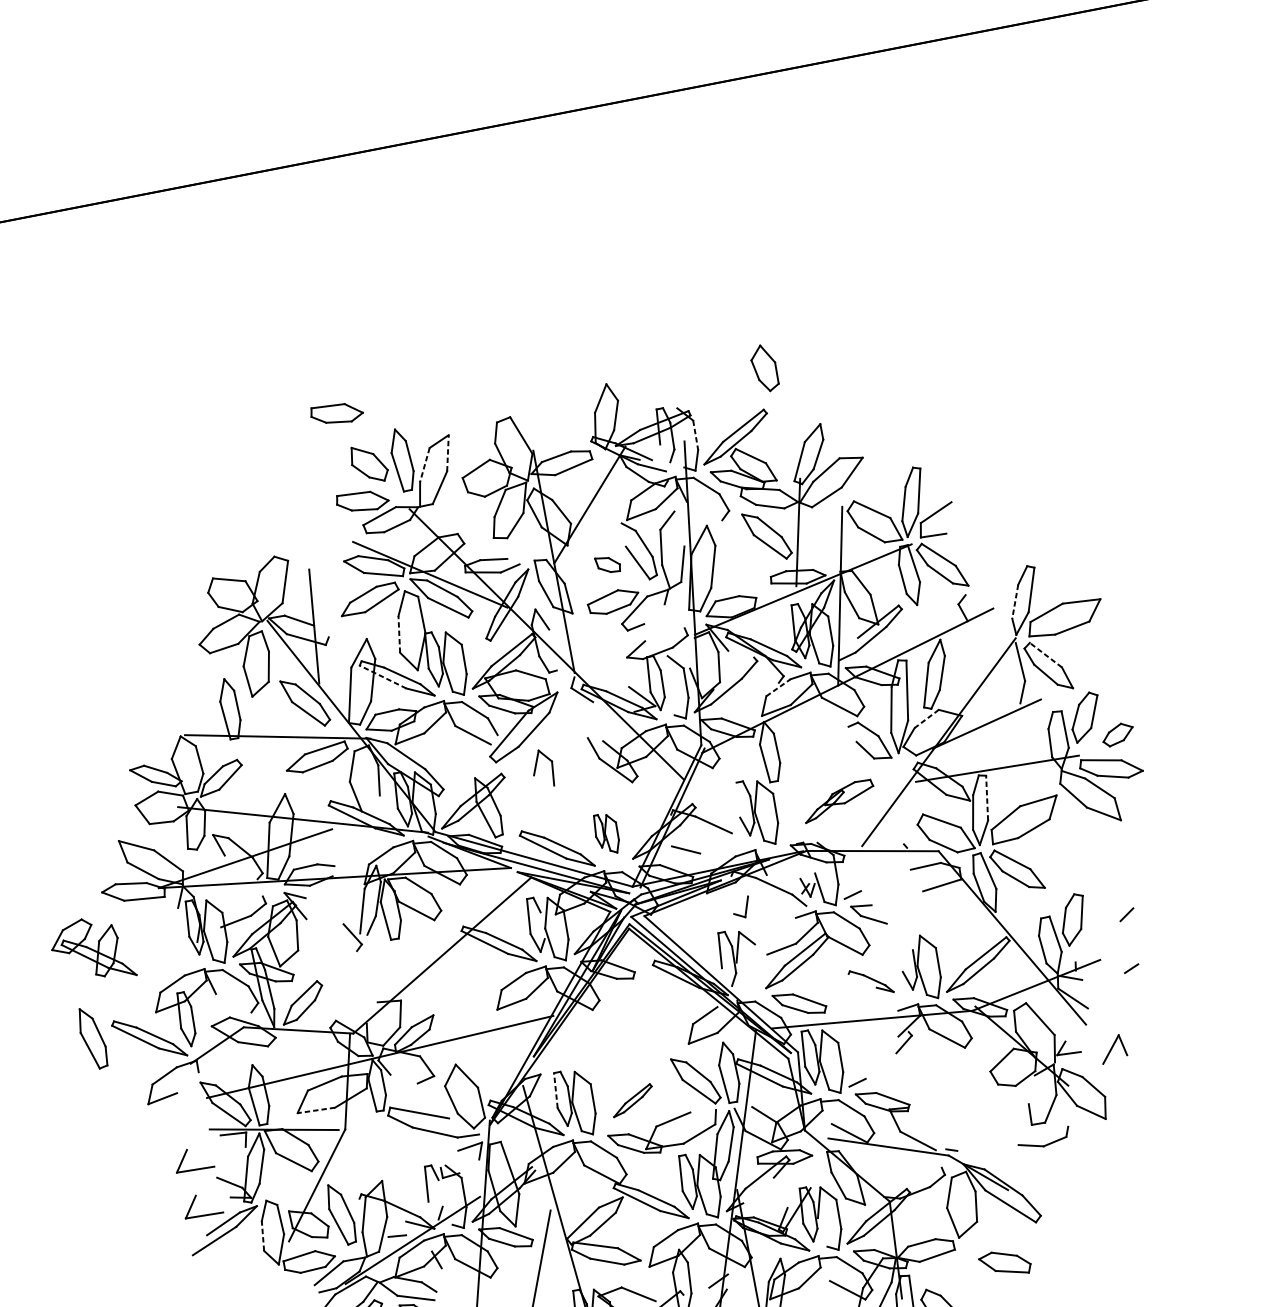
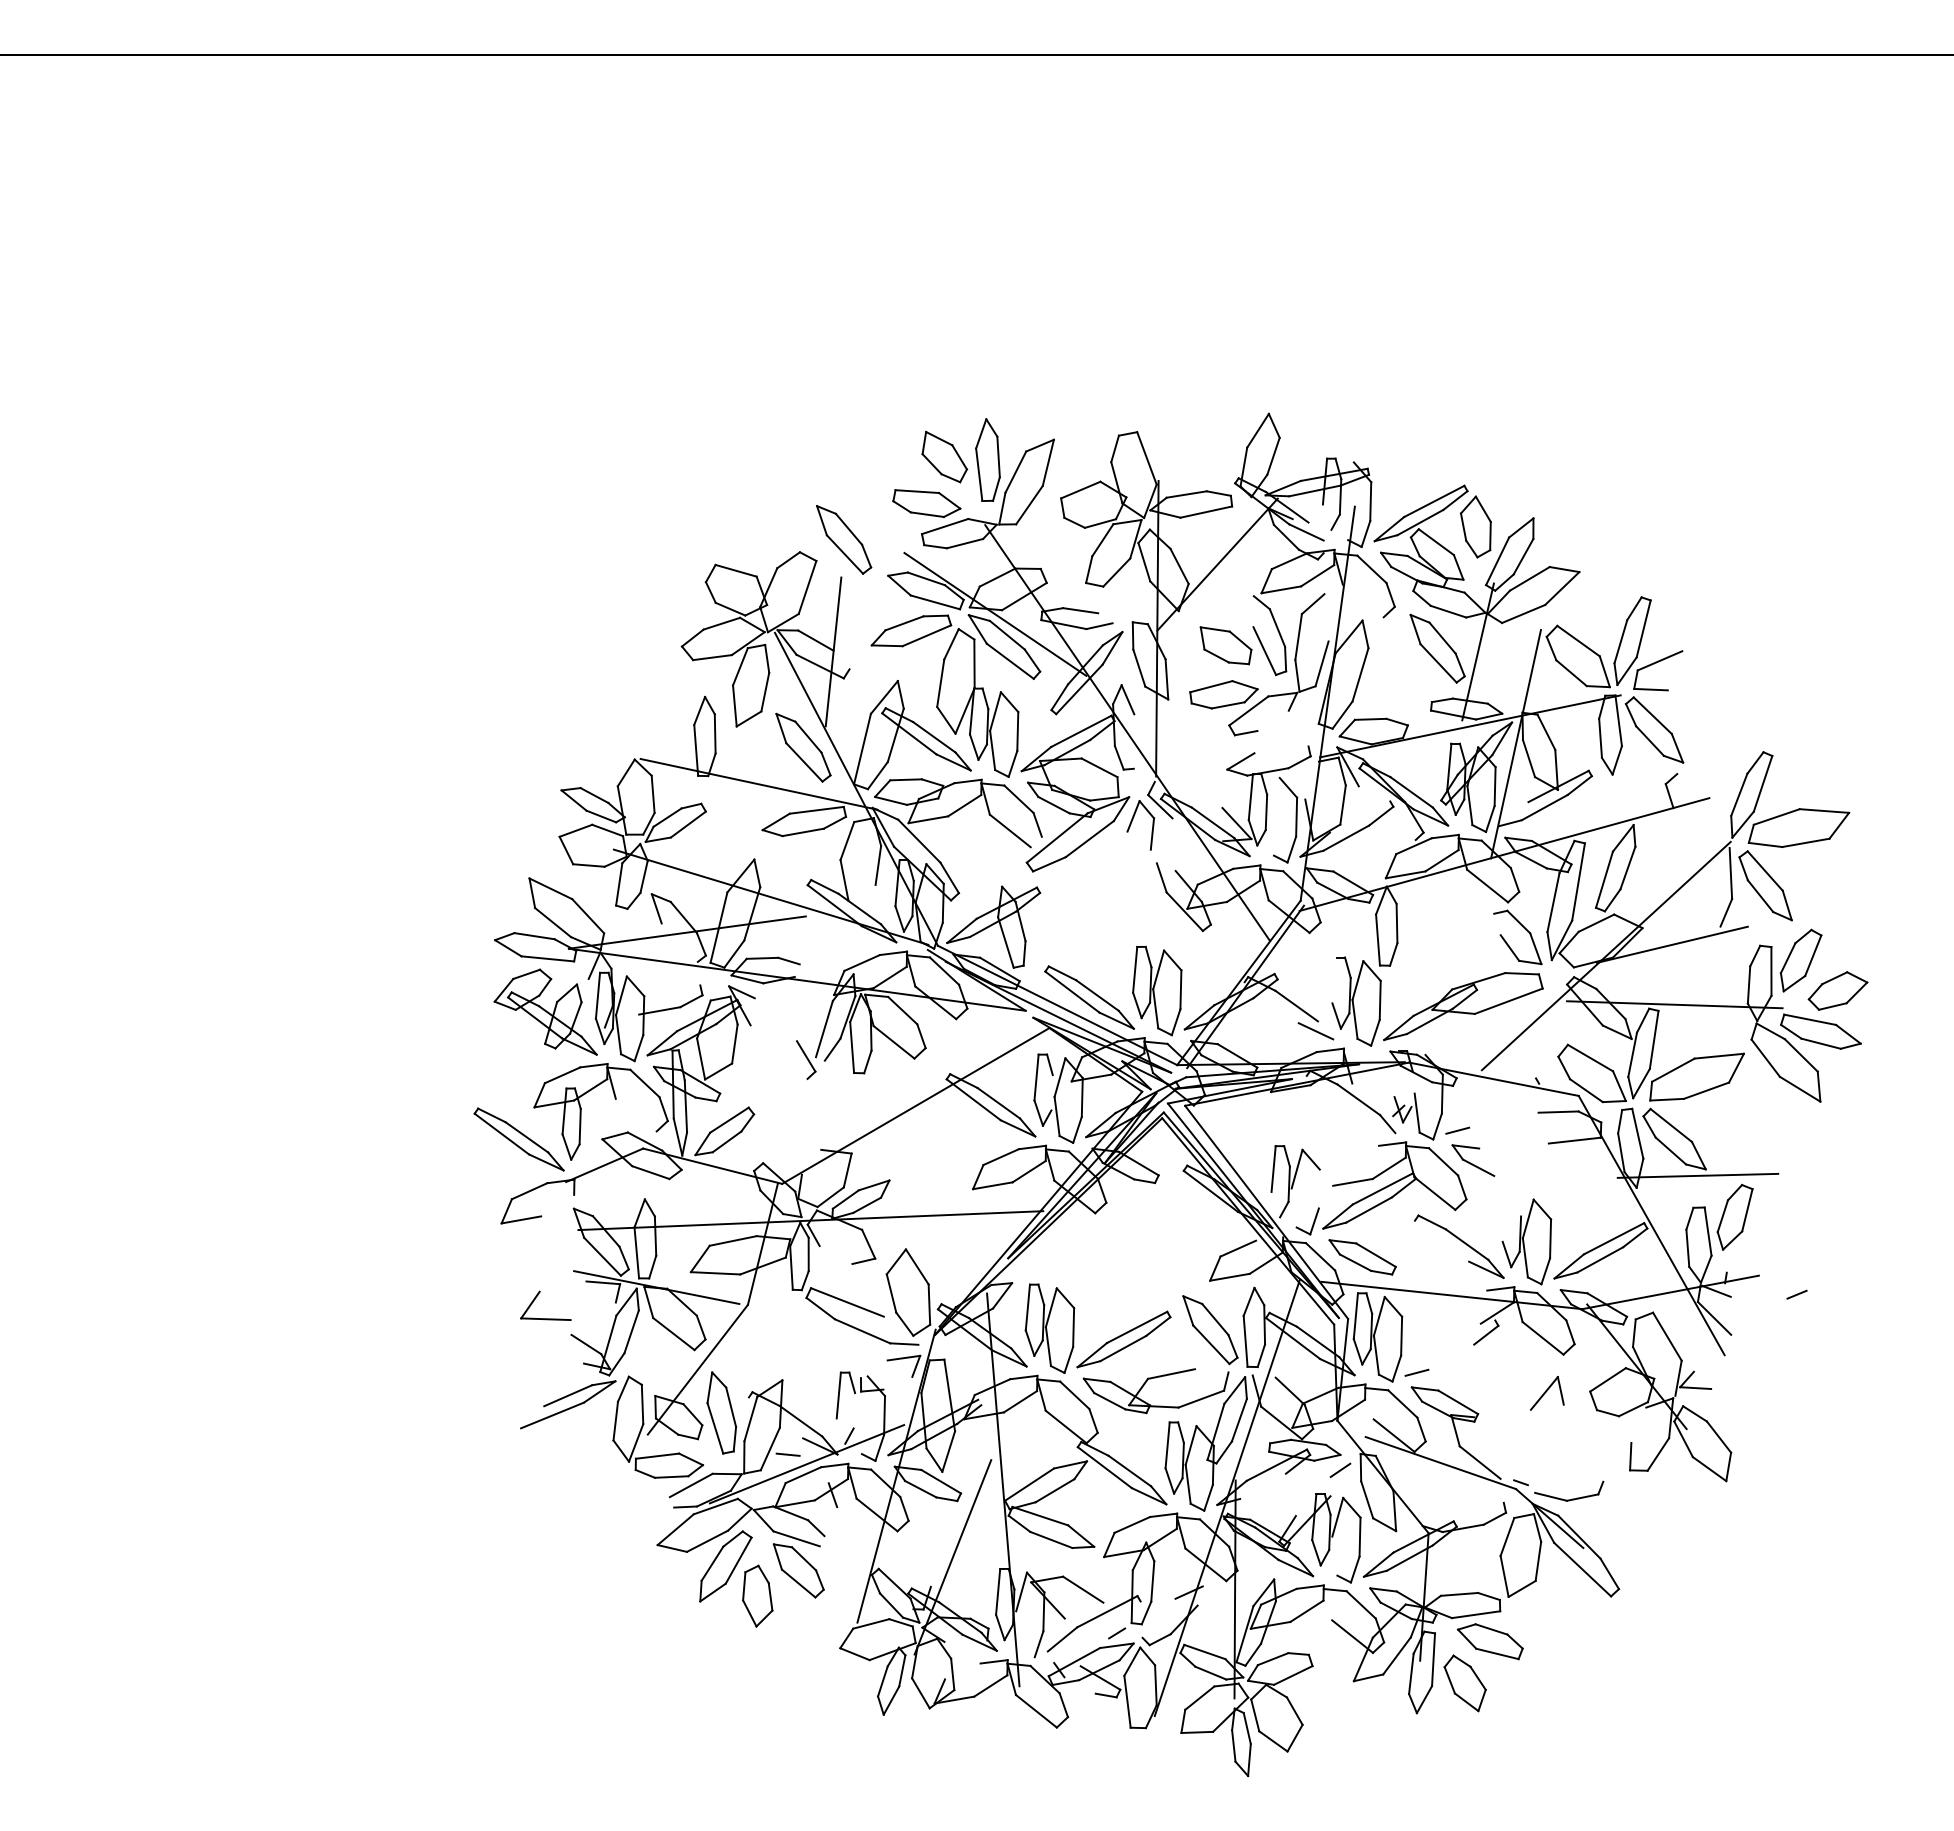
part: (764, 368) -> (1475, 526), moved
part: (336, 413) -> (915, 384), removed
line: (695, 436) -> (1370, 502), dashed -> solid
line: (448, 452) -> (1048, 462), dashed -> solid
line: (424, 465) -> (1015, 472), dashed -> solid
part: (306, 540) -> (844, 539), added
part: (607, 564) -> (1225, 645), size x1.67
line: (1015, 601) -> (1739, 794), dashed -> solid
line: (399, 634) -> (940, 683), dashed -> solid
line: (1045, 654) -> (1764, 870), dashed -> solid
line: (383, 676) -> (909, 733), dashed -> solid
line: (778, 687) -> (1414, 846), dashed -> solid
line: (926, 719) -> (1596, 923), dashed -> solid
part: (1117, 734) -> (1837, 990), size x1.43
part: (536, 767) -> (1132, 822), moved
line: (987, 797) -> (1654, 1039), dashed -> solid
part: (839, 800) -> (1463, 1006), size x1.67
part: (606, 833) -> (1157, 990), size x1.67
line: (685, 850) -> (1315, 1031), moved
line: (1039, 893) -> (1697, 1175), added
part: (741, 907) -> (1307, 1221), moved
line: (1126, 914) -> (1340, 1469), moved
part: (91, 950) -> (545, 1011), moved
part: (871, 981) -> (1459, 1246), size x1.67
part: (92, 1037) -> (446, 1124), removed
part: (1113, 1049) -> (1547, 1393), moved
line: (555, 1090) -> (1027, 1307), dashed -> solid
part: (632, 1100) -> (1123, 1339), size x1.67
line: (316, 1110) -> (715, 1273), dashed -> solid
part: (1047, 1143) -> (1572, 1498), moved
part: (194, 1201) -> (536, 1359), removed
line: (262, 1235) -> (615, 1420), dashed -> solid
part: (1005, 1263) -> (1490, 1641), moved

